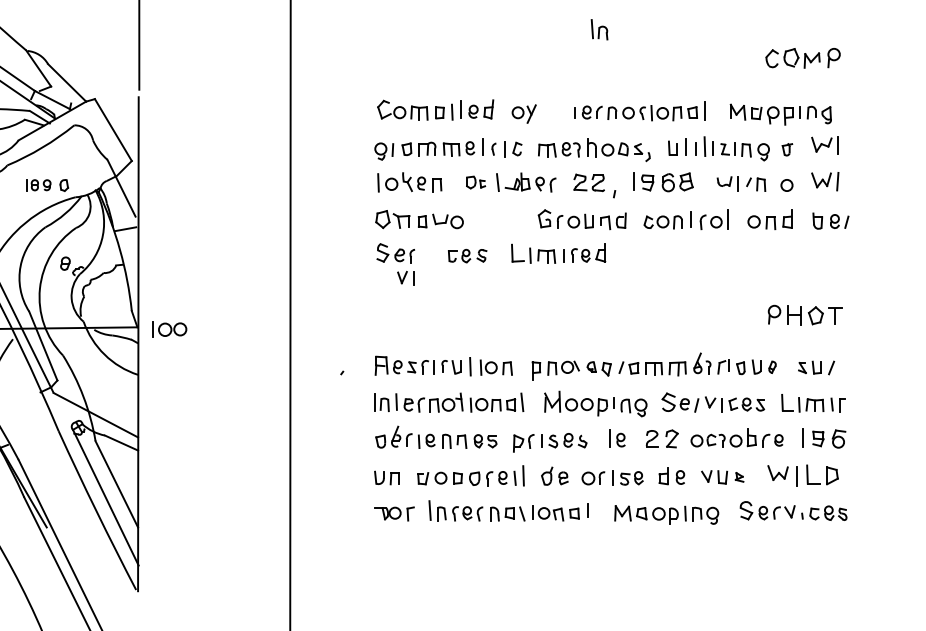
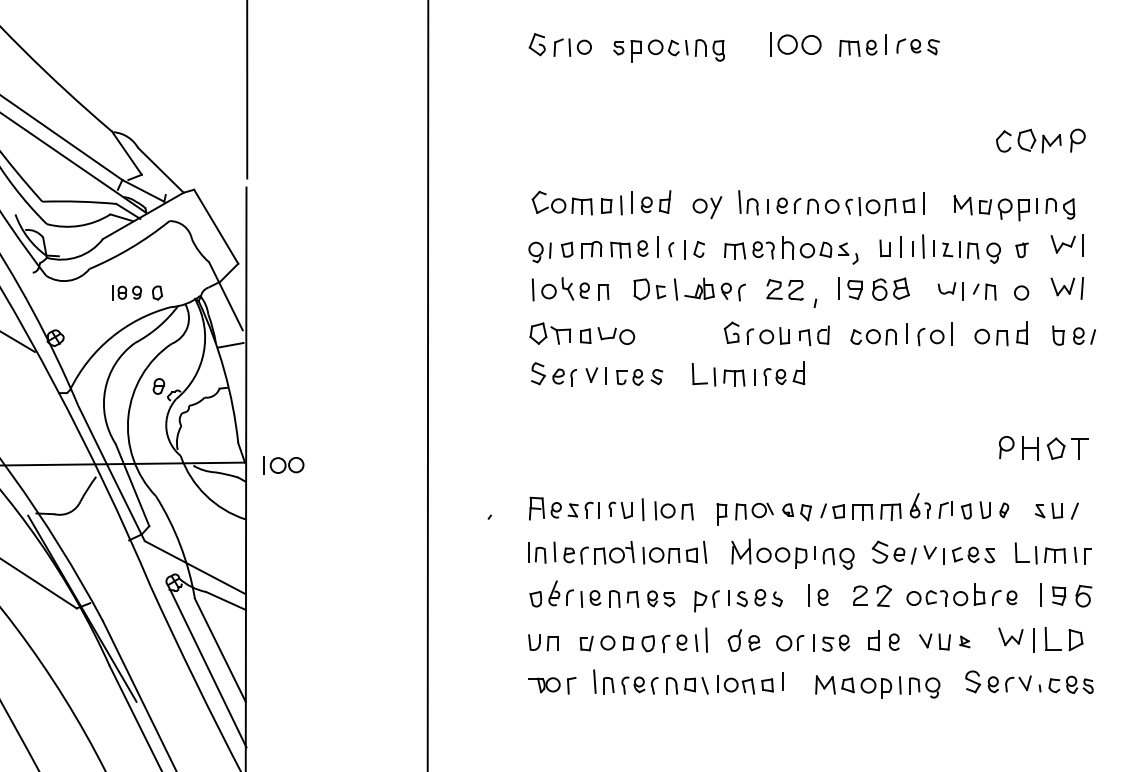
part: (599, 29) -> (748, 202), moved
part: (475, 182) -> (649, 289), size x1.43
part: (405, 277) -> (595, 375), moved

